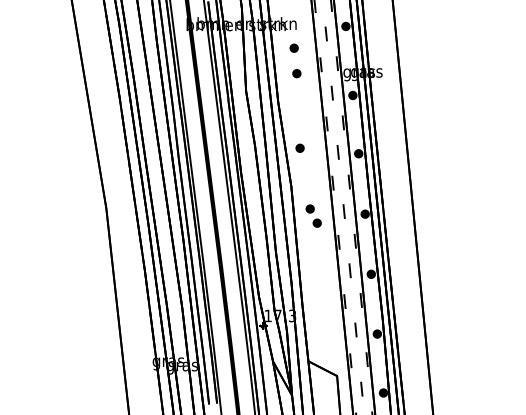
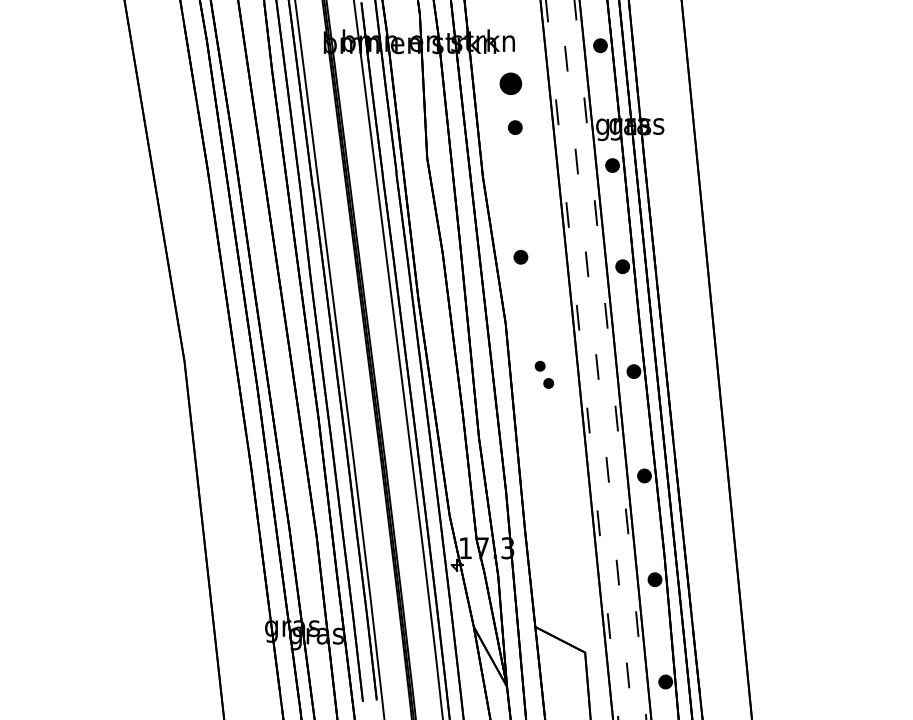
part: (293, 47) -> (509, 82), size x1.6
part: (313, 215) -> (544, 373), size x0.7

